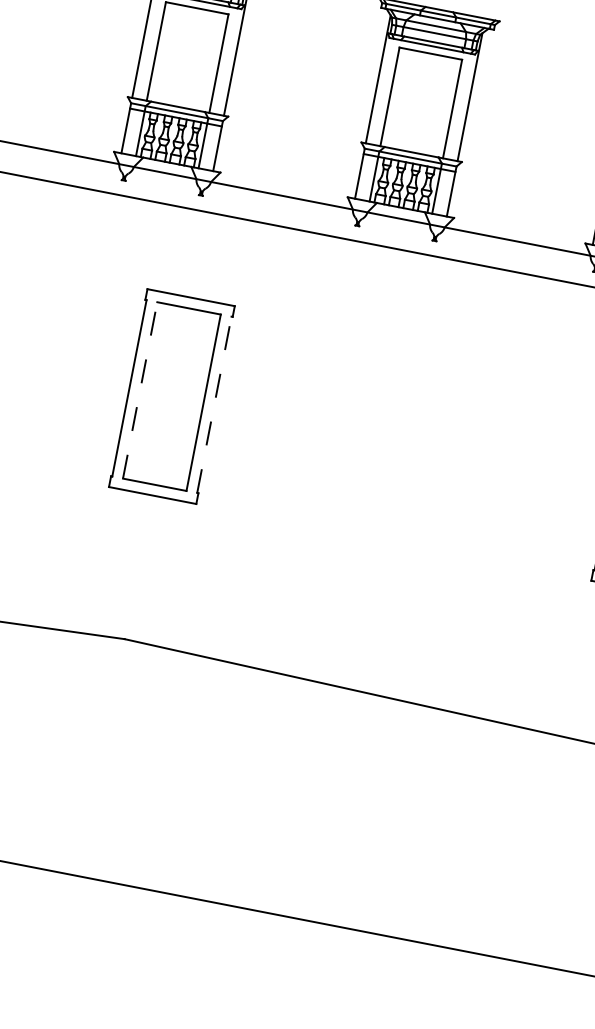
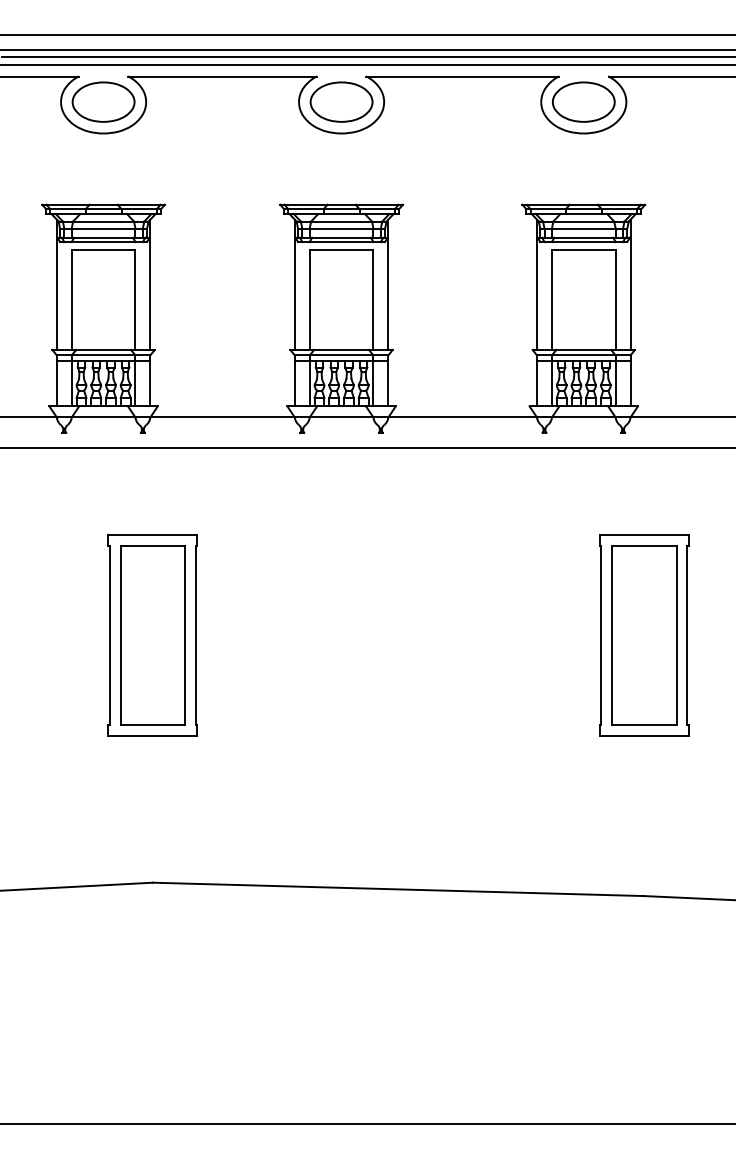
line: (140, 390) -> (120, 635), dashed -> solid
line: (214, 404) -> (196, 635), dashed -> solid

